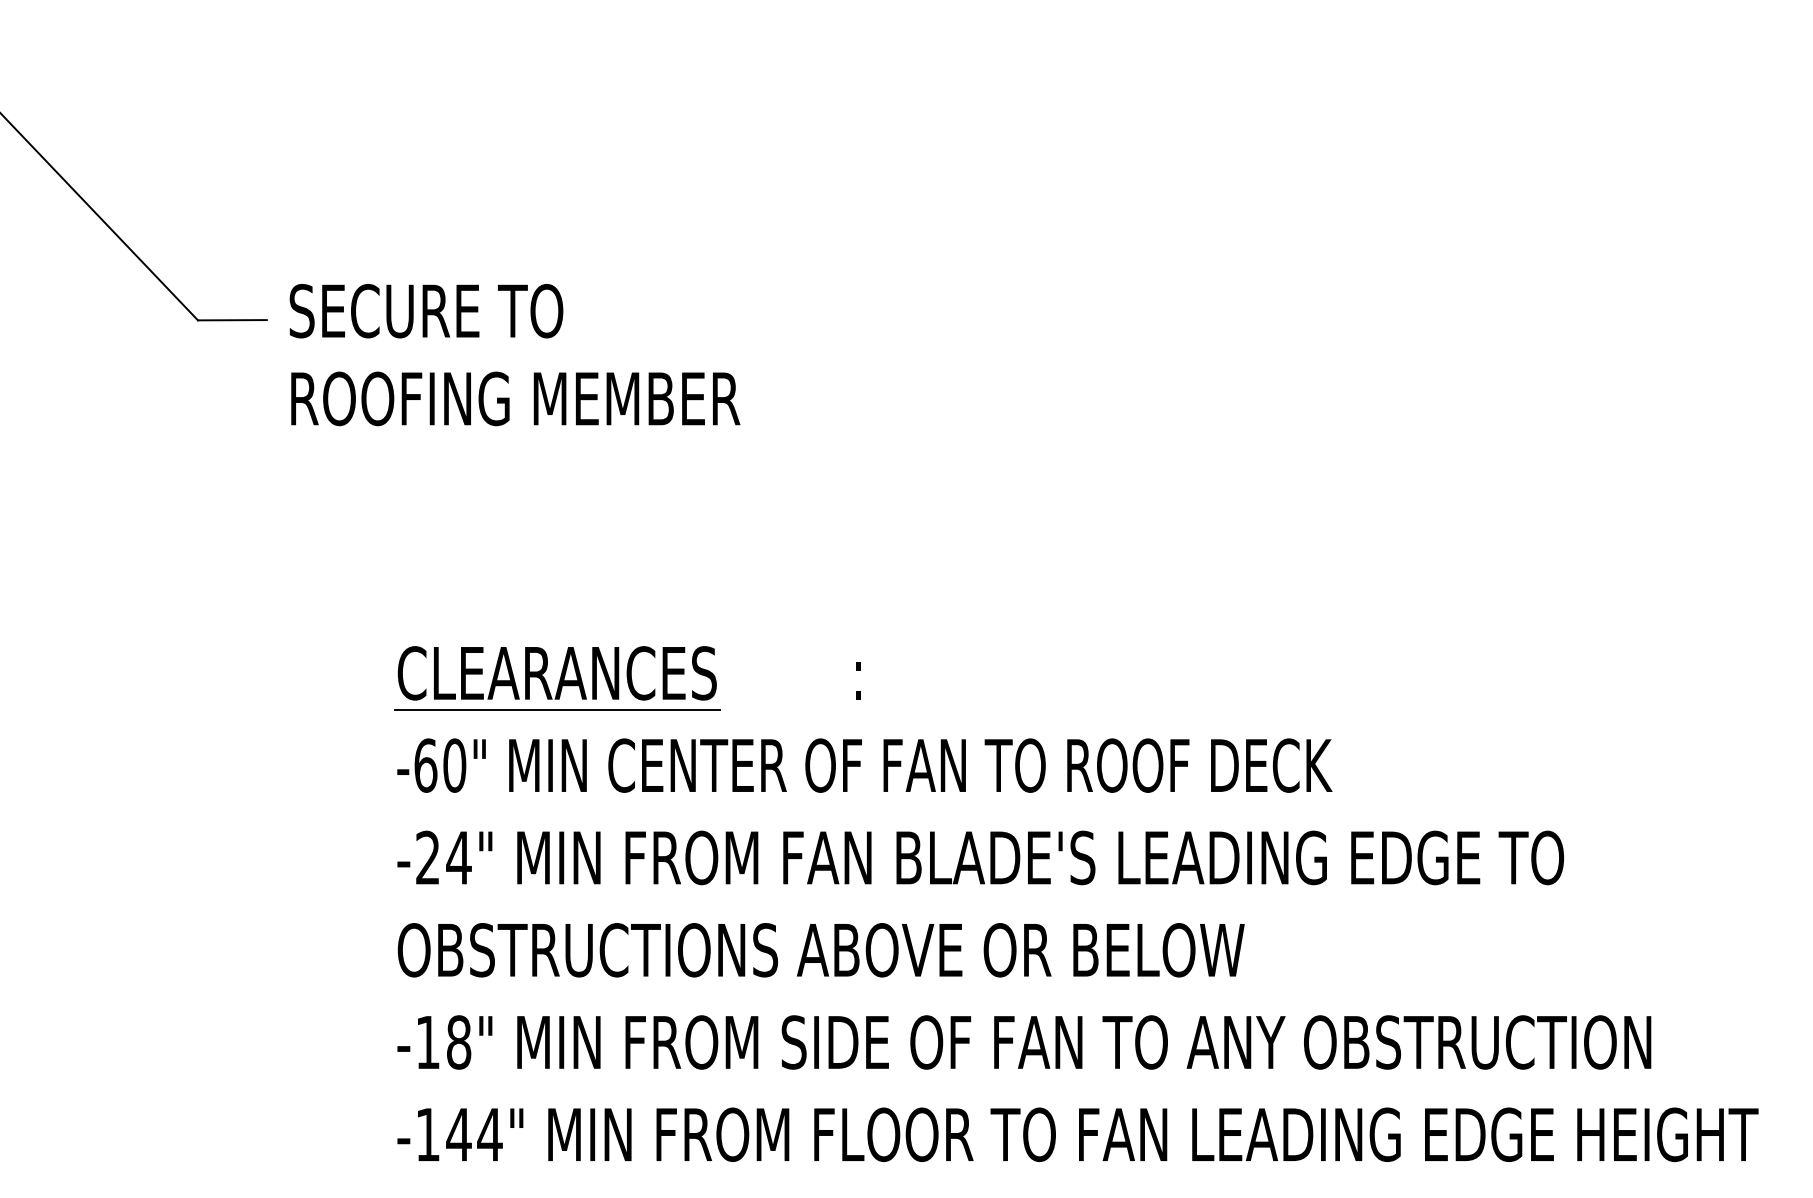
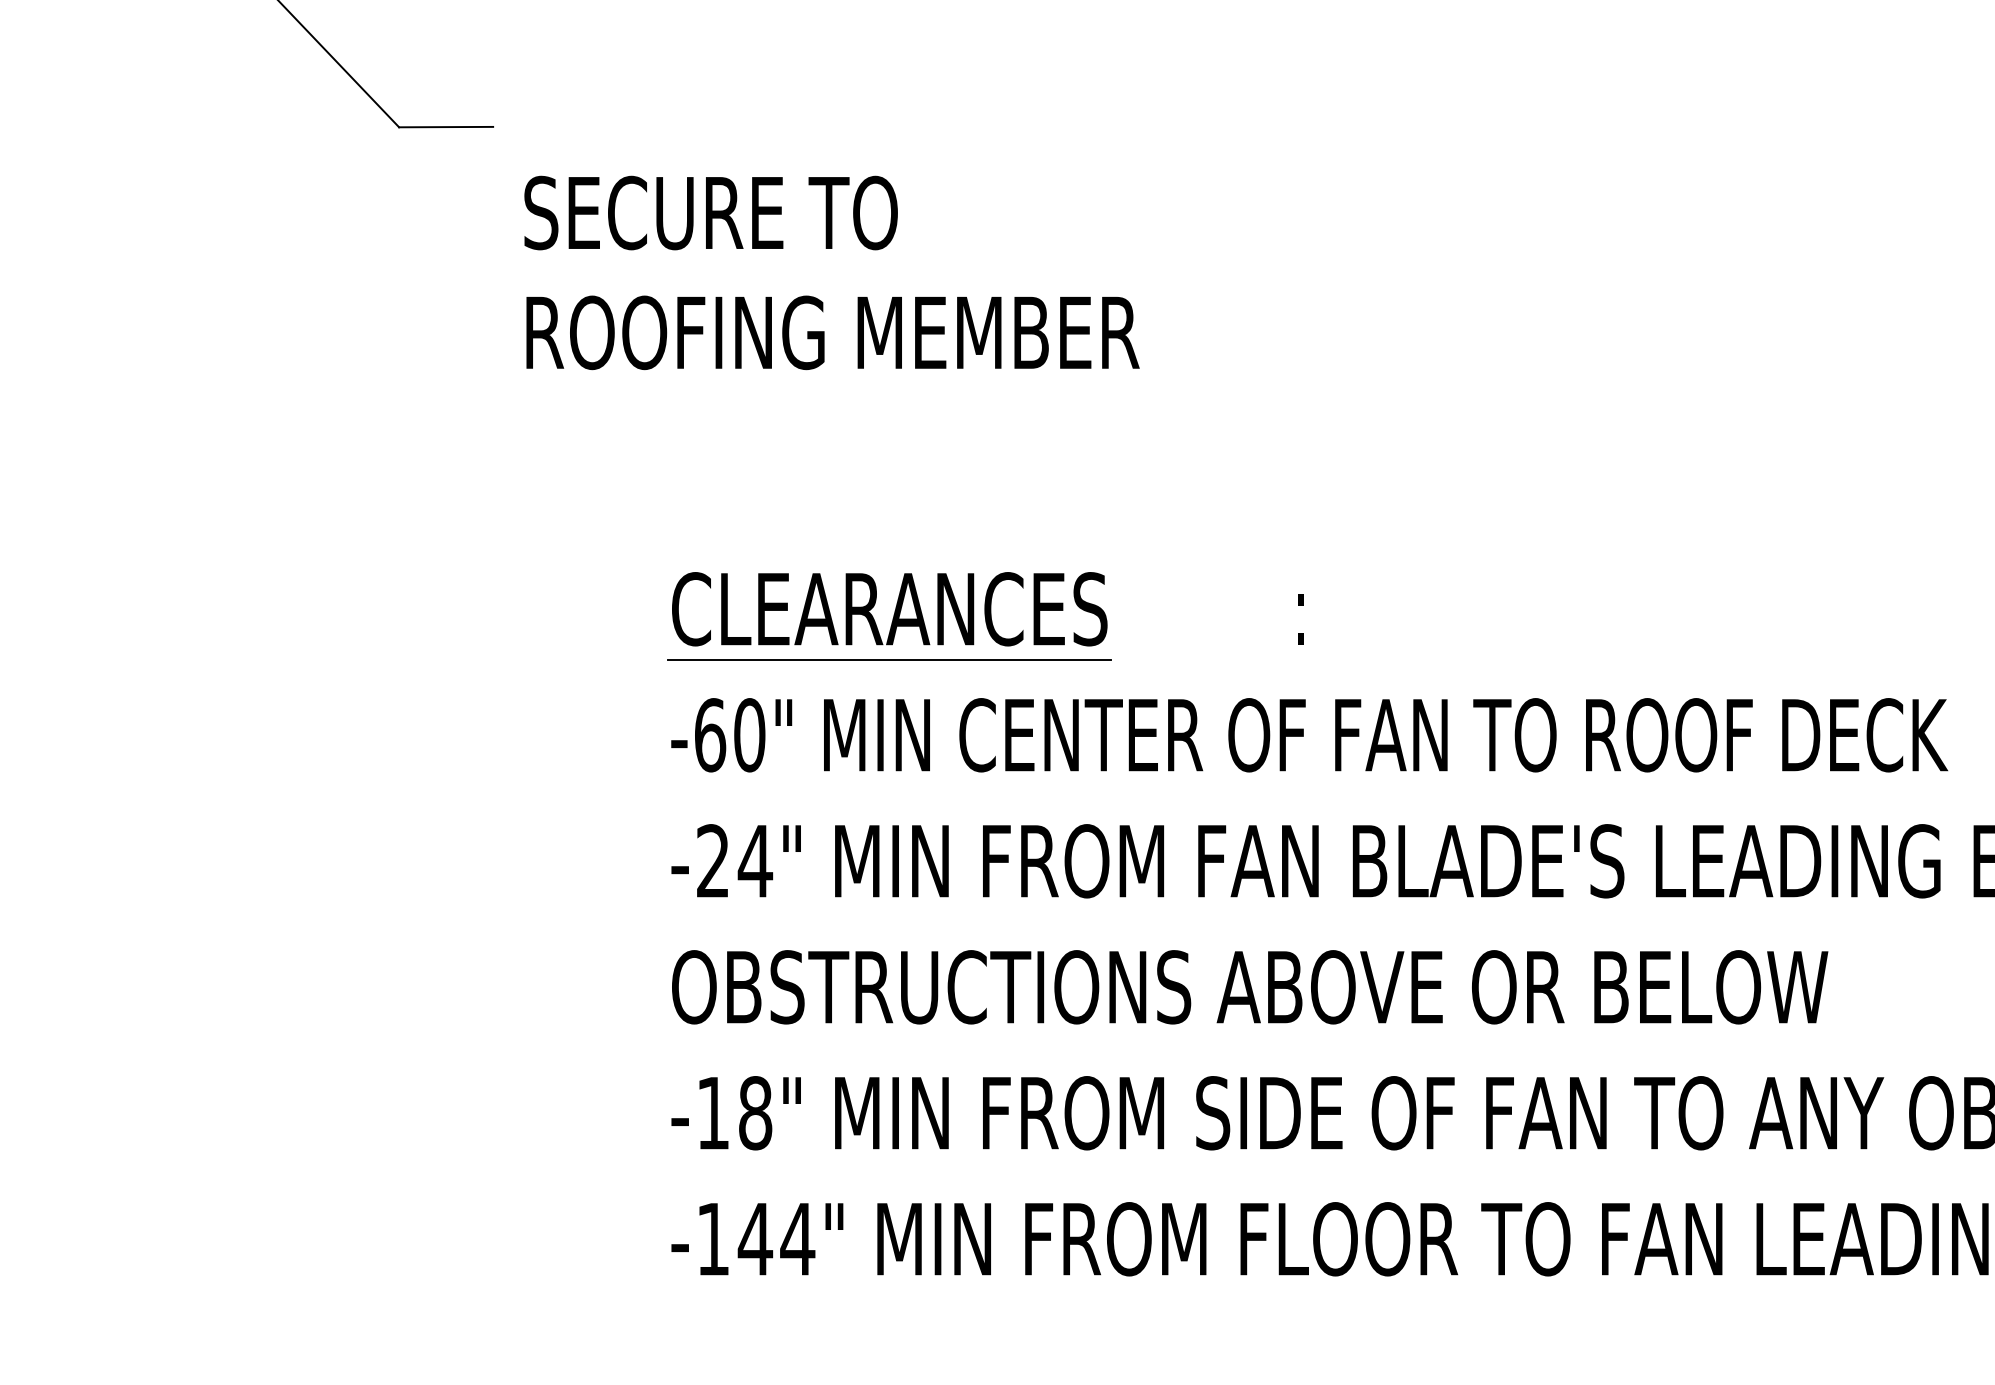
text: (514, 355) -> (831, 273), moved

